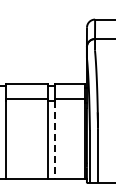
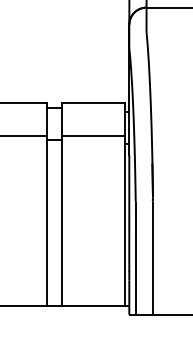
line: (55, 140) -> (62, 223), dashed -> solid

